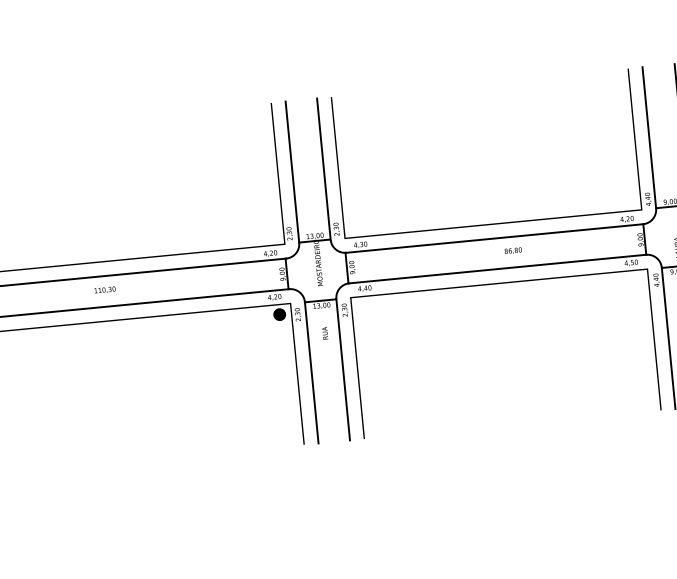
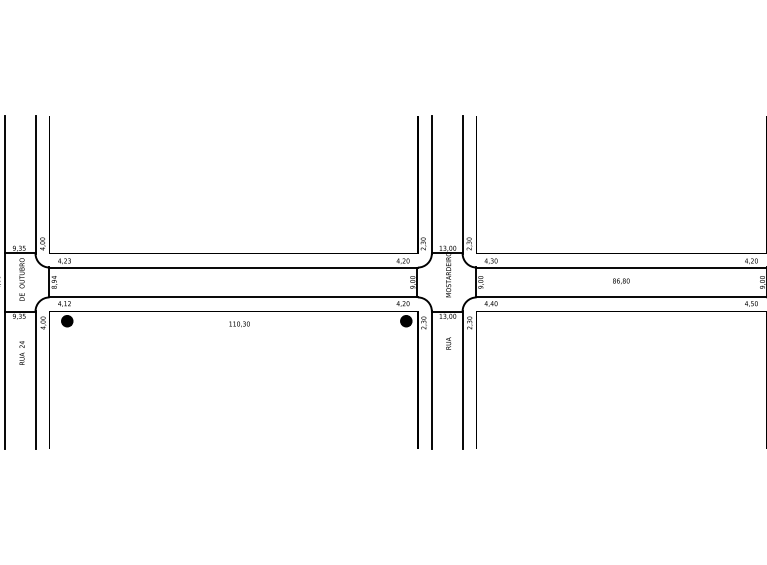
text: (513, 250) -> (621, 280), moved
text: (105, 290) -> (239, 324), moved

